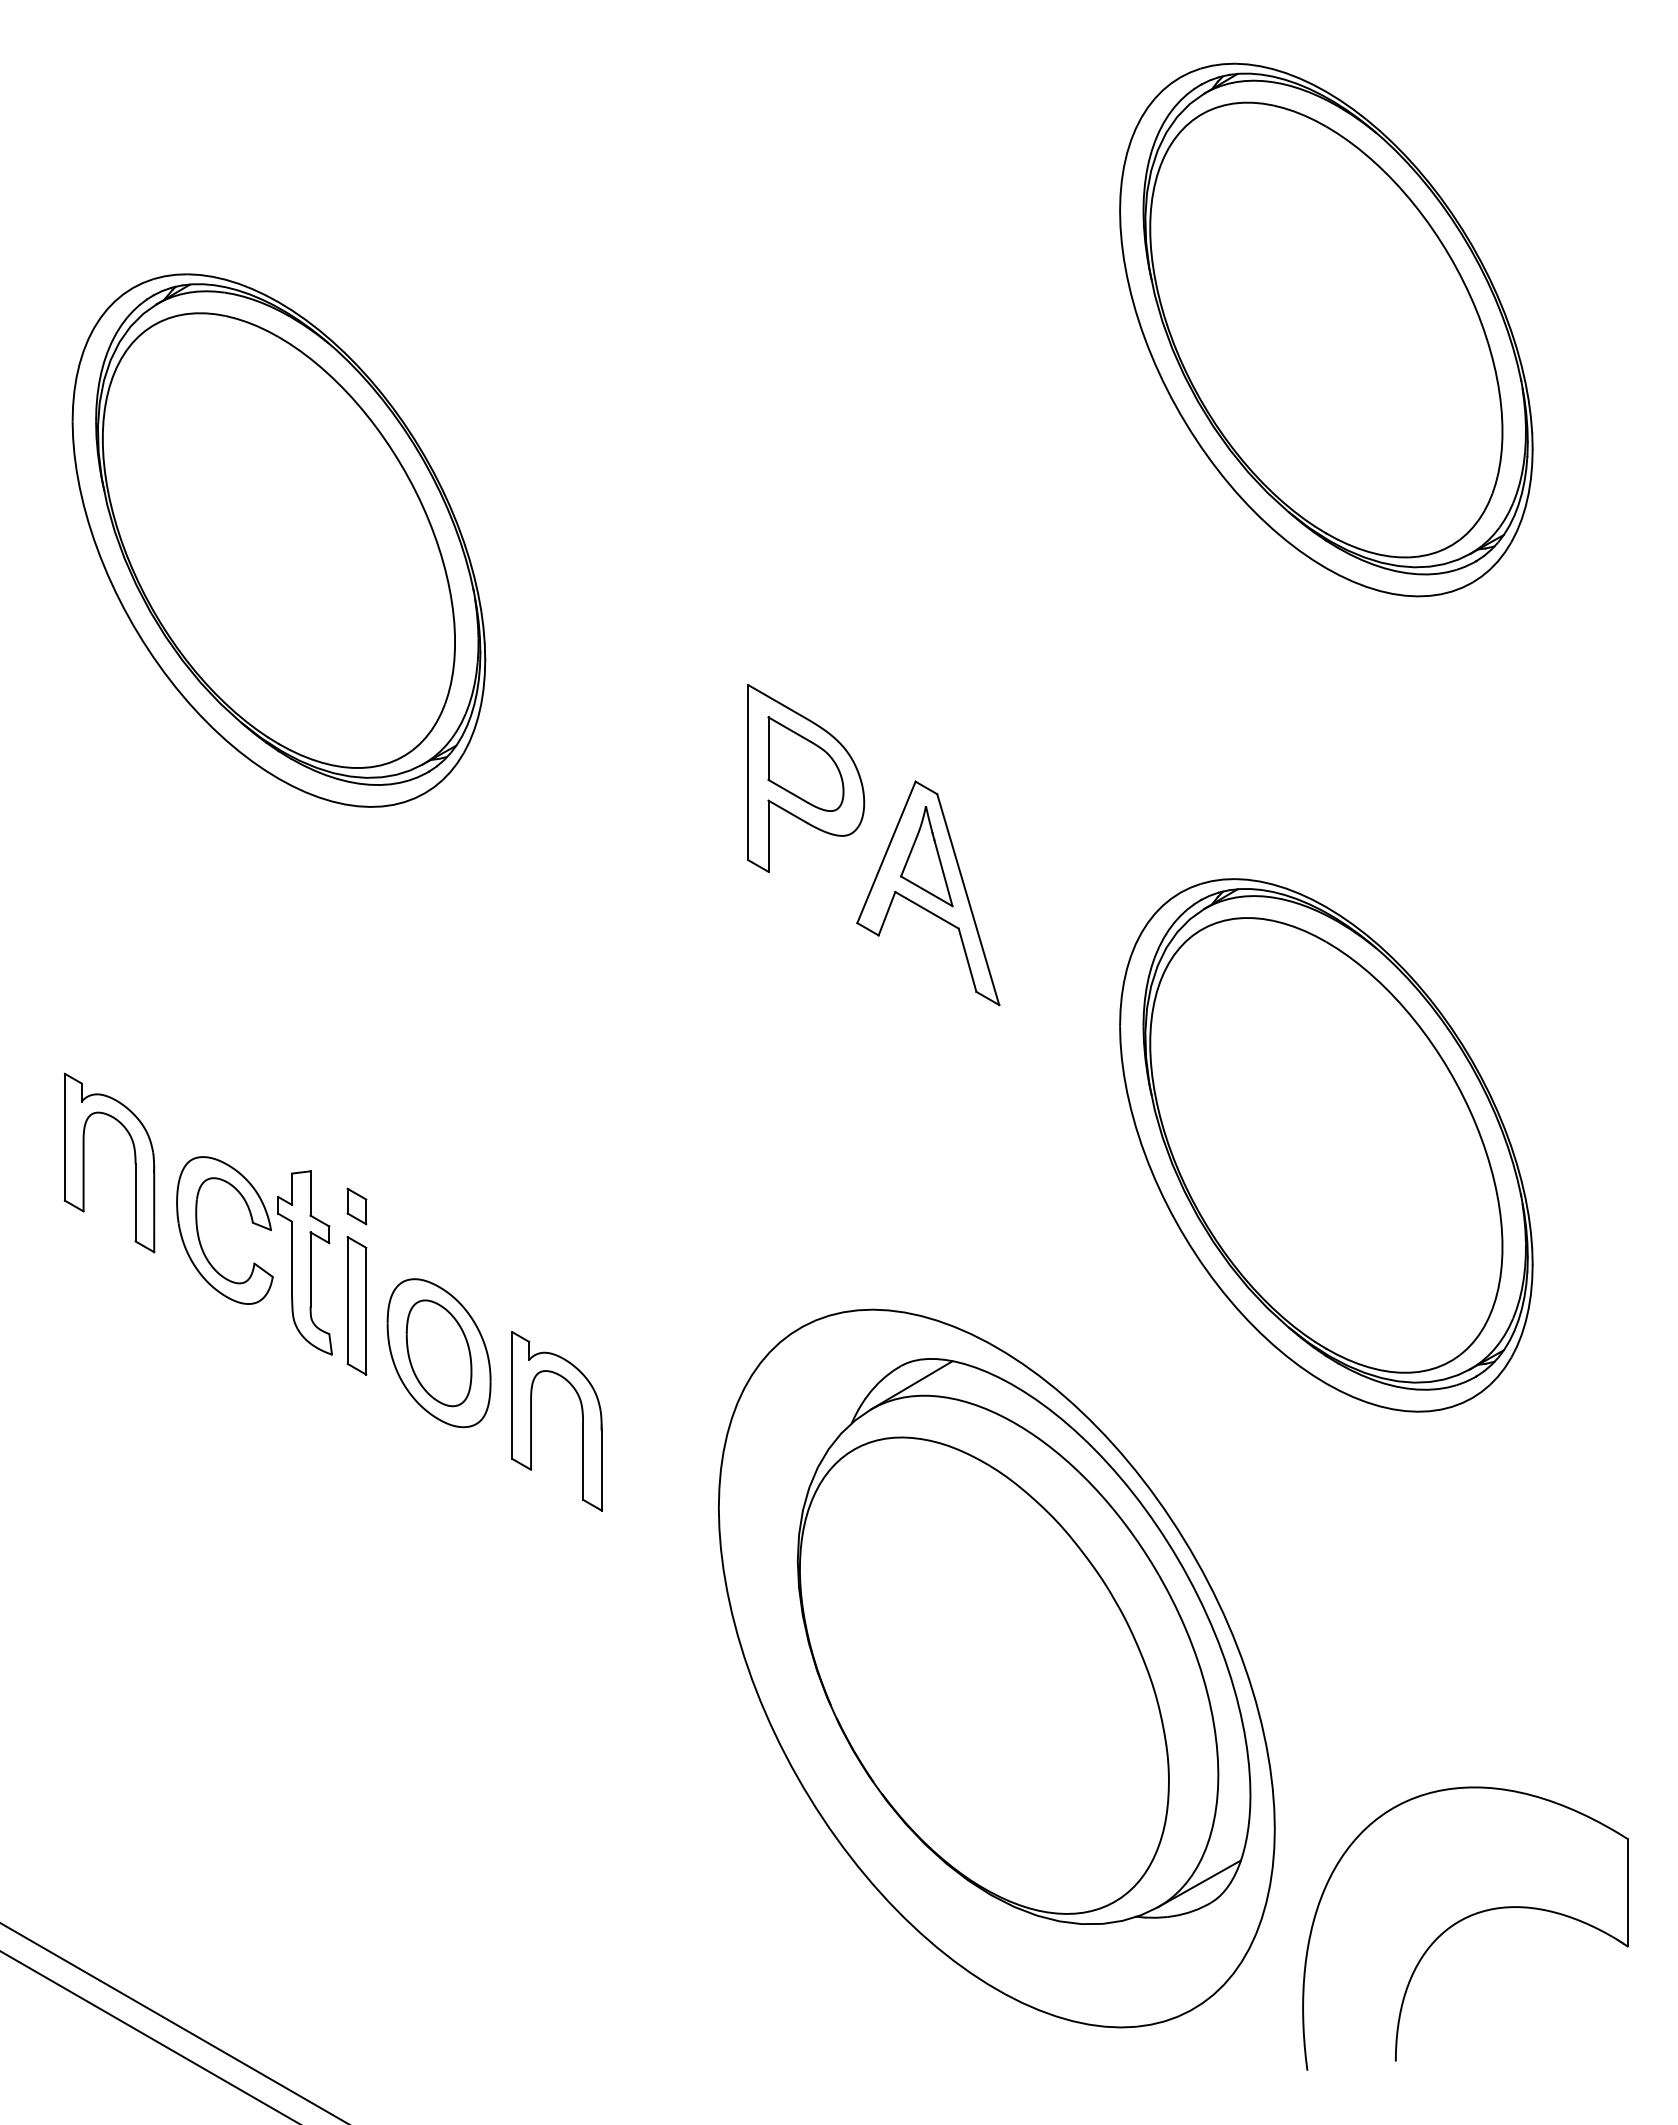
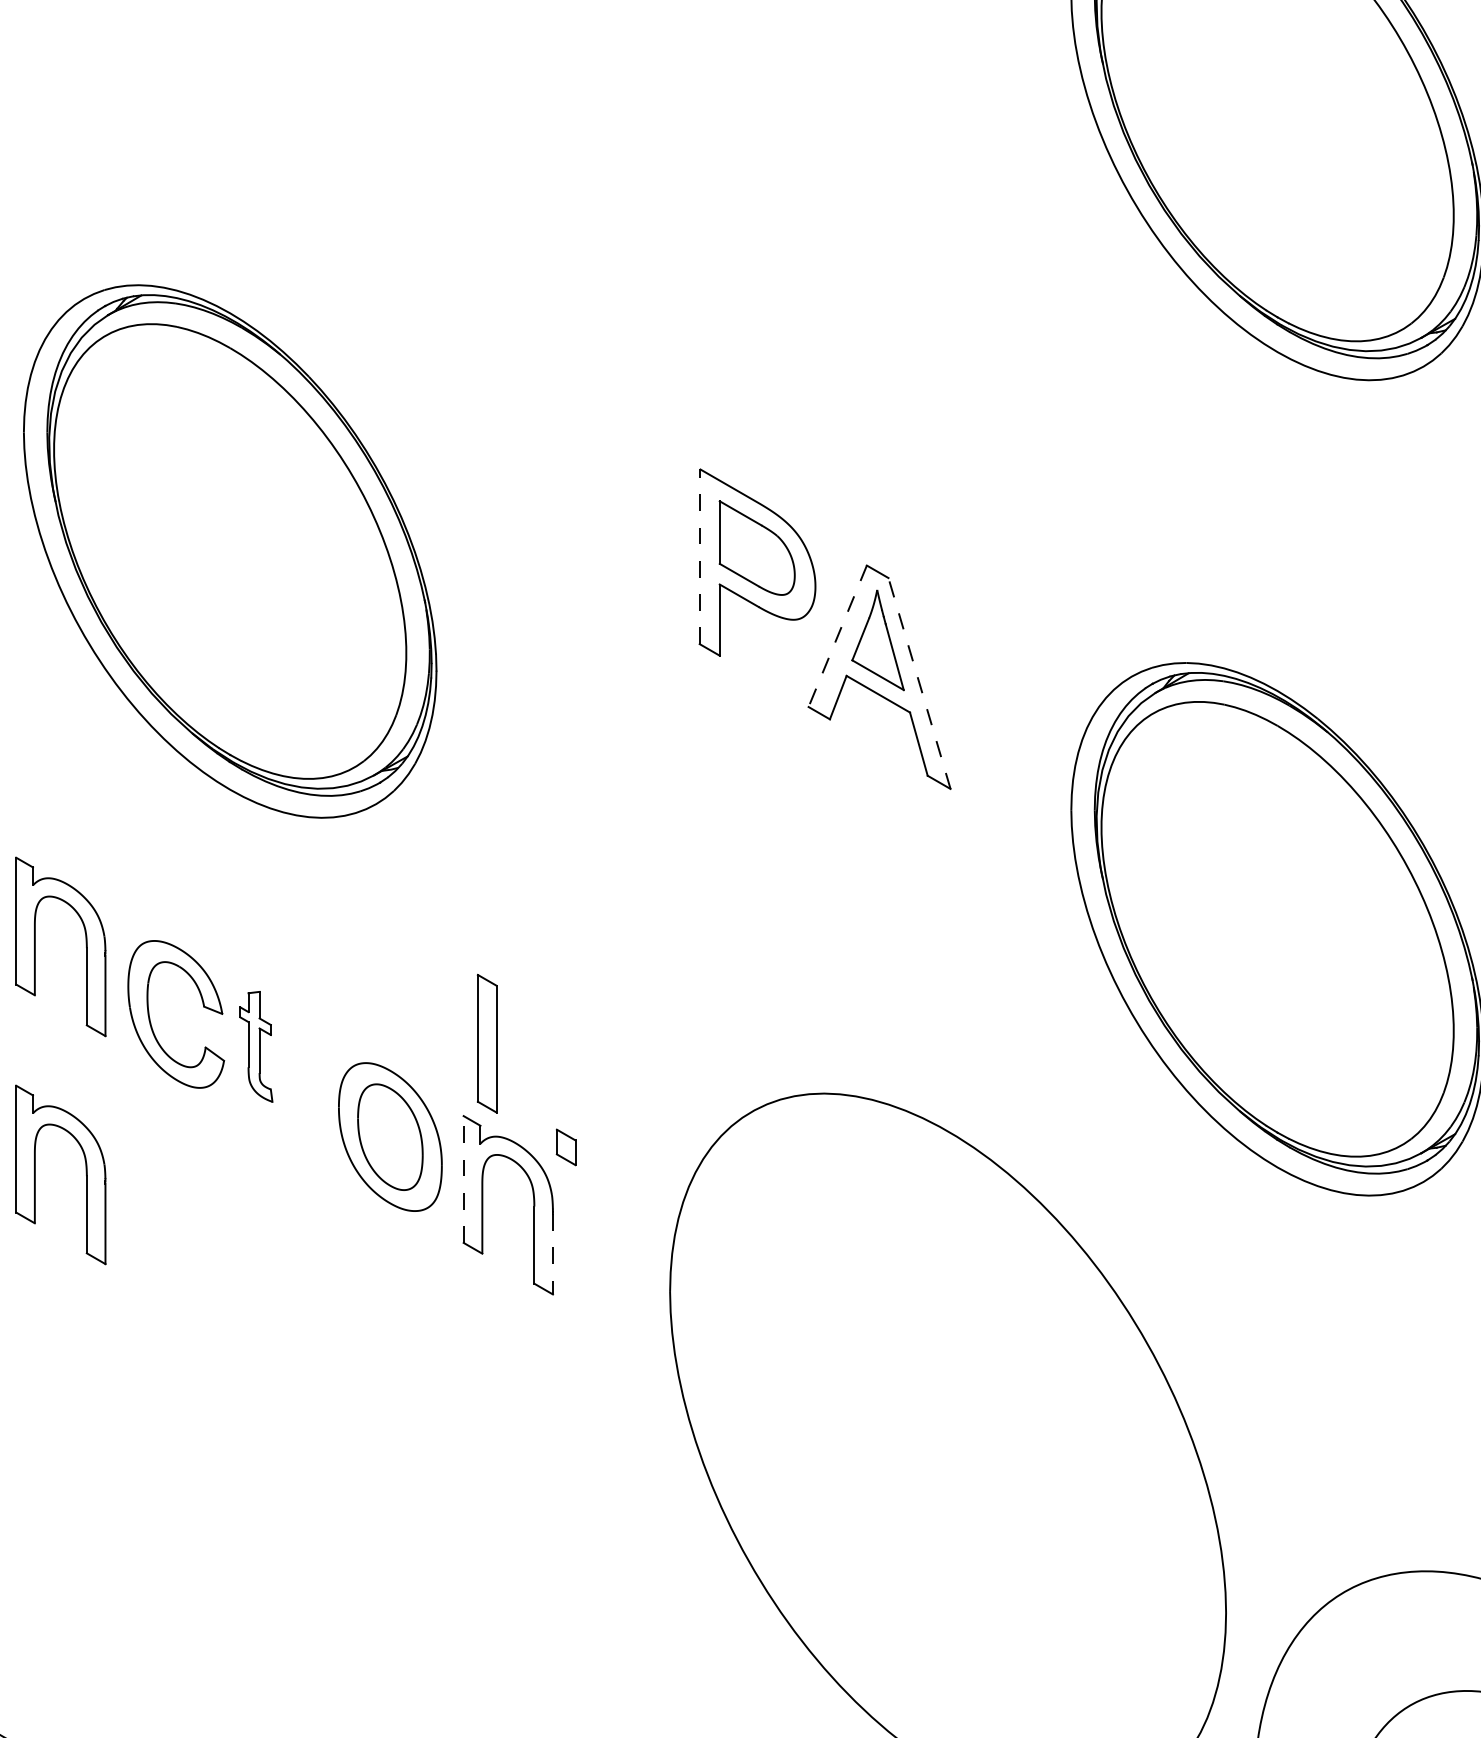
part: (278, 540) -> (229, 551), moved
line: (748, 772) -> (699, 556), solid -> dashed
line: (886, 852) -> (837, 636), solid -> dashed
line: (968, 899) -> (919, 683), solid -> dashed
part: (356, 1206) -> (565, 1147), moved
part: (304, 1262) -> (255, 1046), size x0.6
part: (356, 1305) -> (486, 1043), moved
part: (84, 1390) -> (35, 1174), added
line: (512, 1395) -> (463, 1179), solid -> dashed
line: (601, 1470) -> (552, 1254), solid -> dashed
part: (1023, 1641) -> (974, 1425), removed

